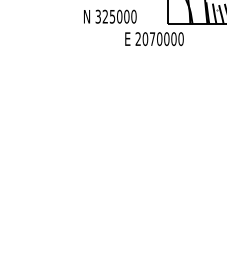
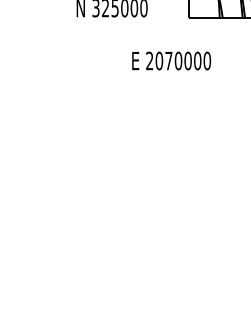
text: (154, 39) -> (171, 61), moved

